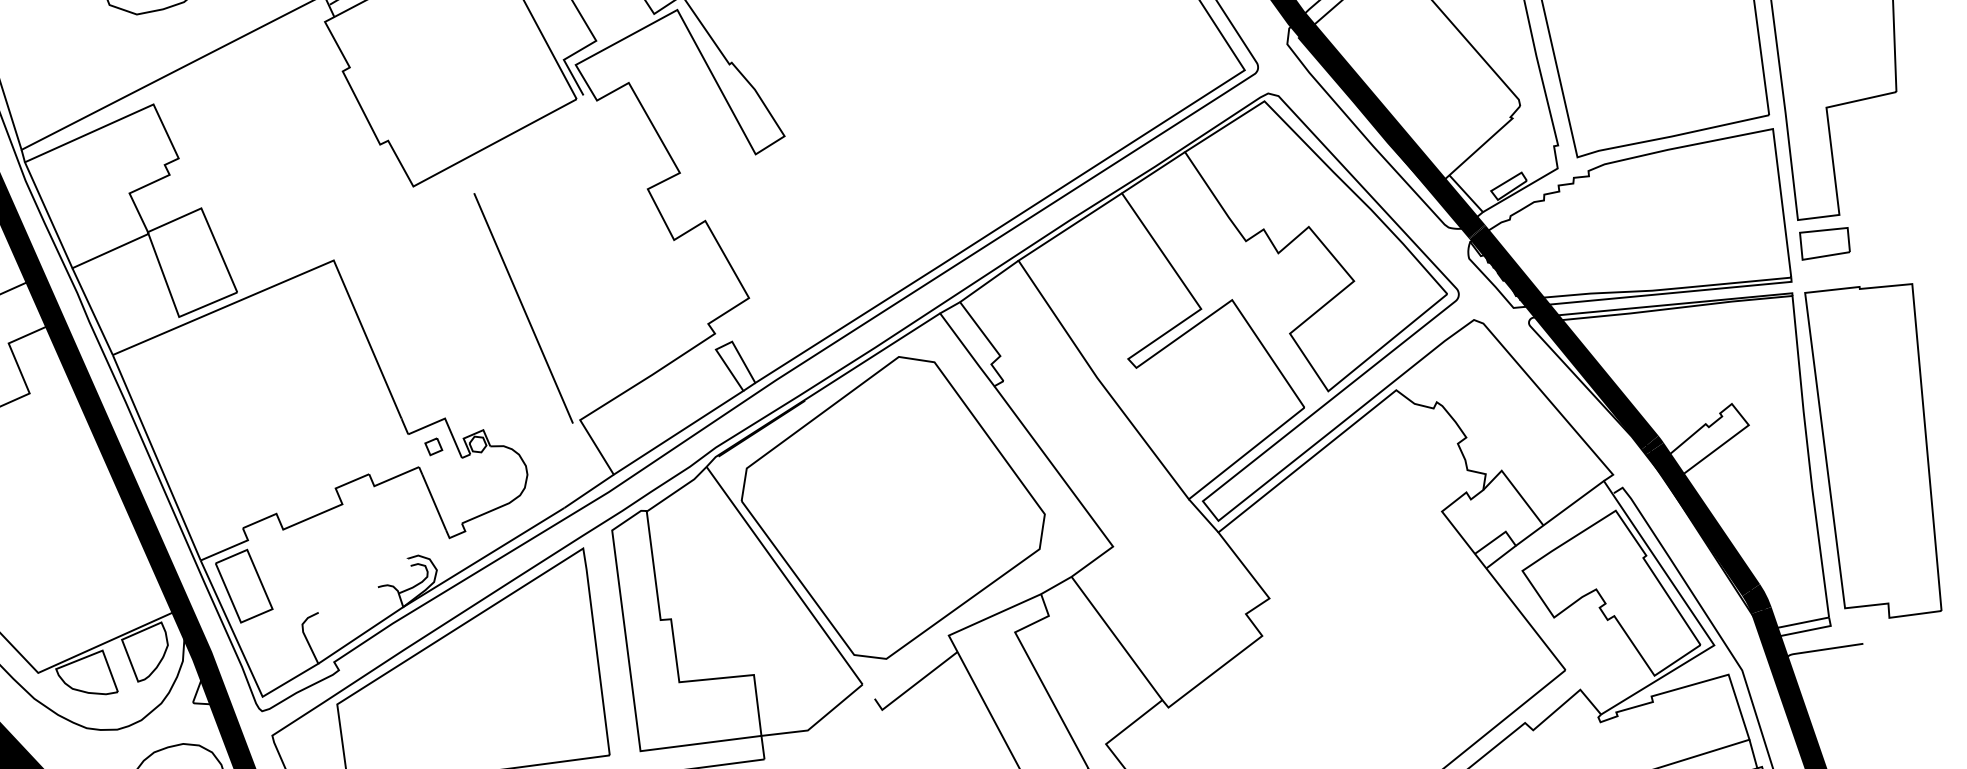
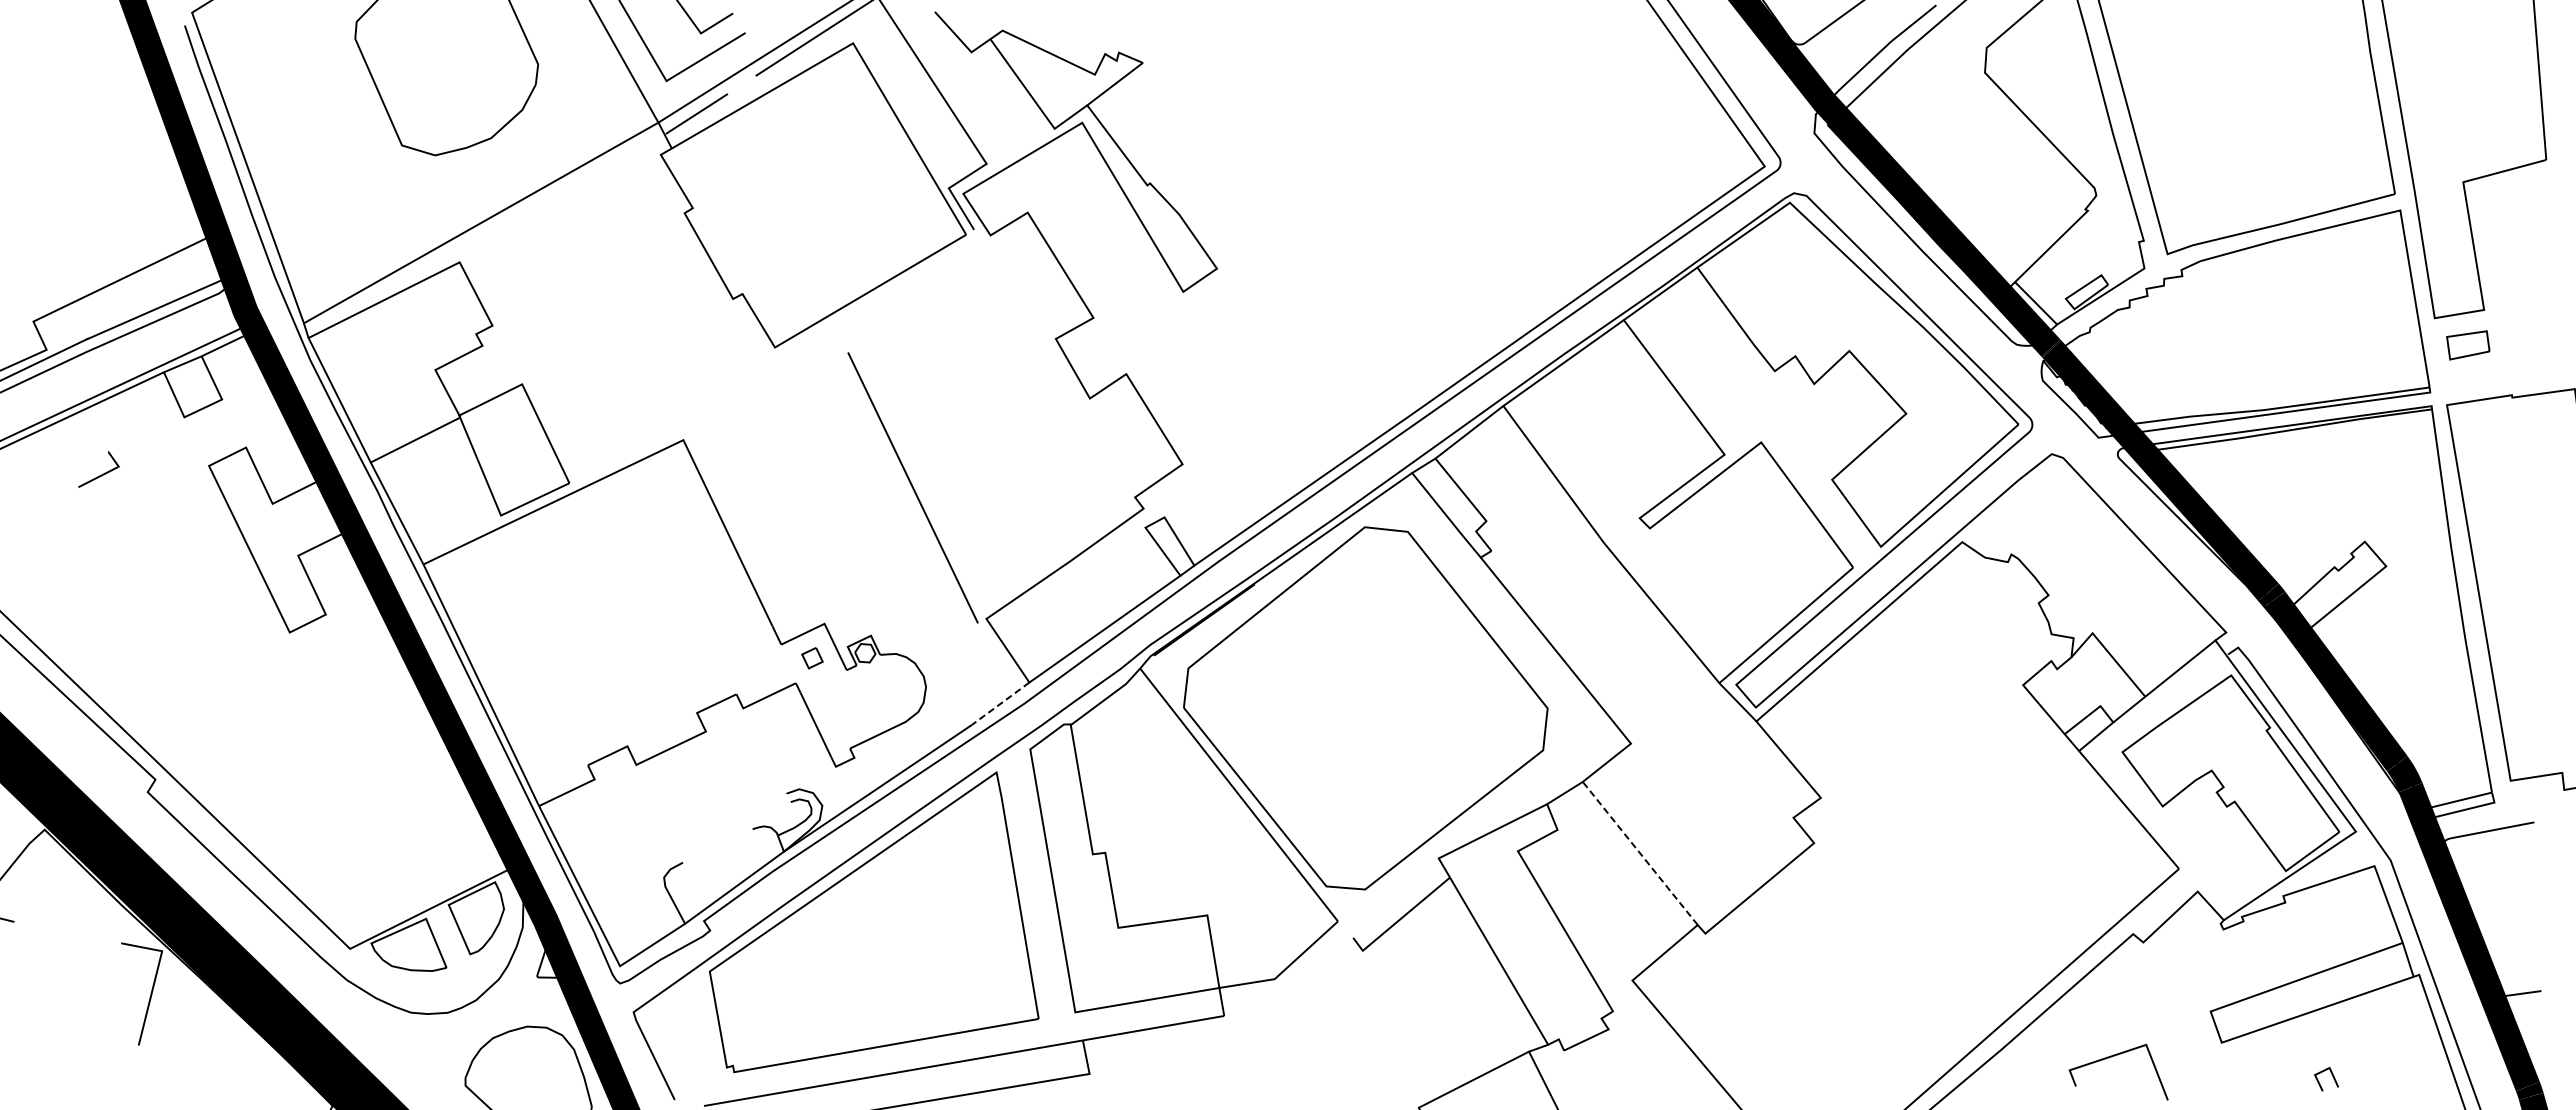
part: (1825, 243) -> (2468, 345), size x0.7
line: (588, 491) -> (1000, 703), solid -> dashed
part: (244, 586) -> (592, 834), removed
line: (1117, 639) -> (1640, 854), solid -> dashed

